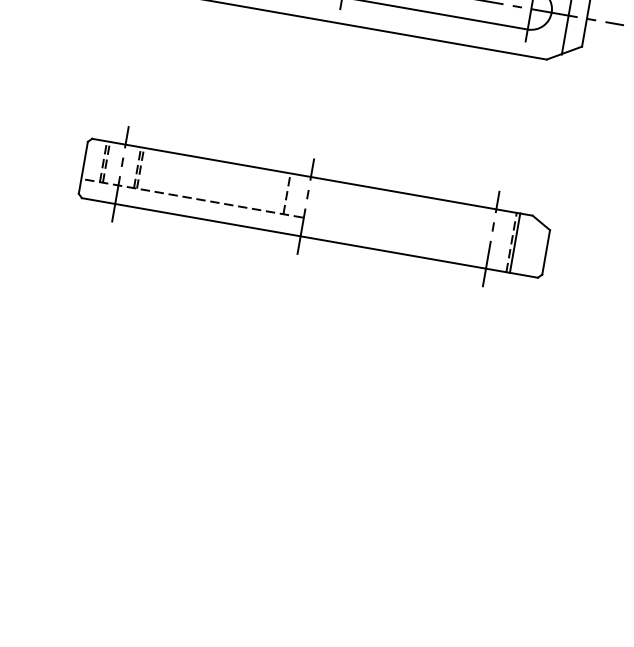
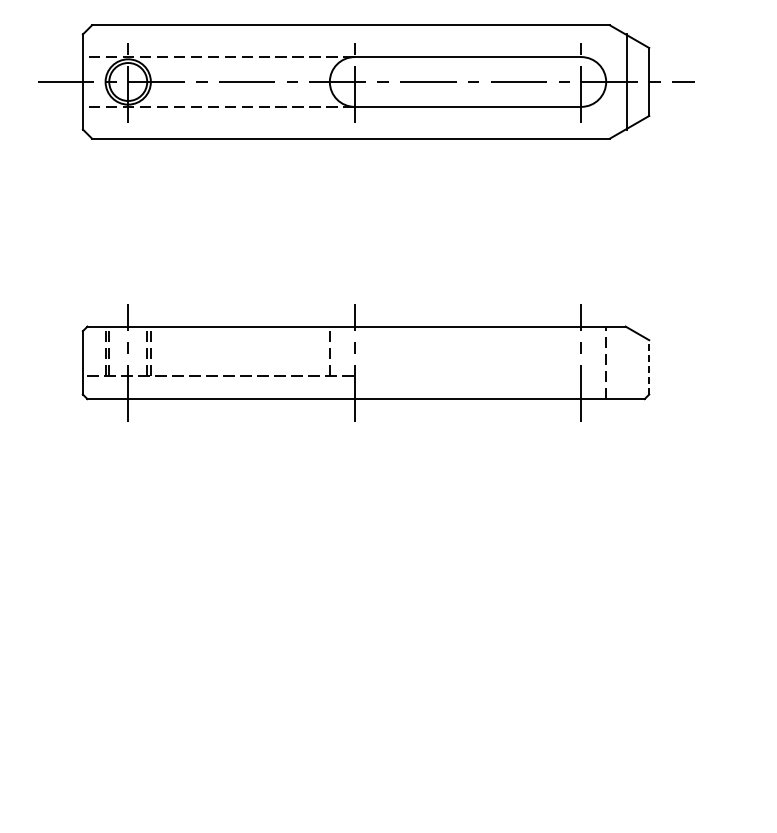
line: (515, 242) -> (610, 362), removed
line: (546, 251) -> (649, 366), solid -> dashed

